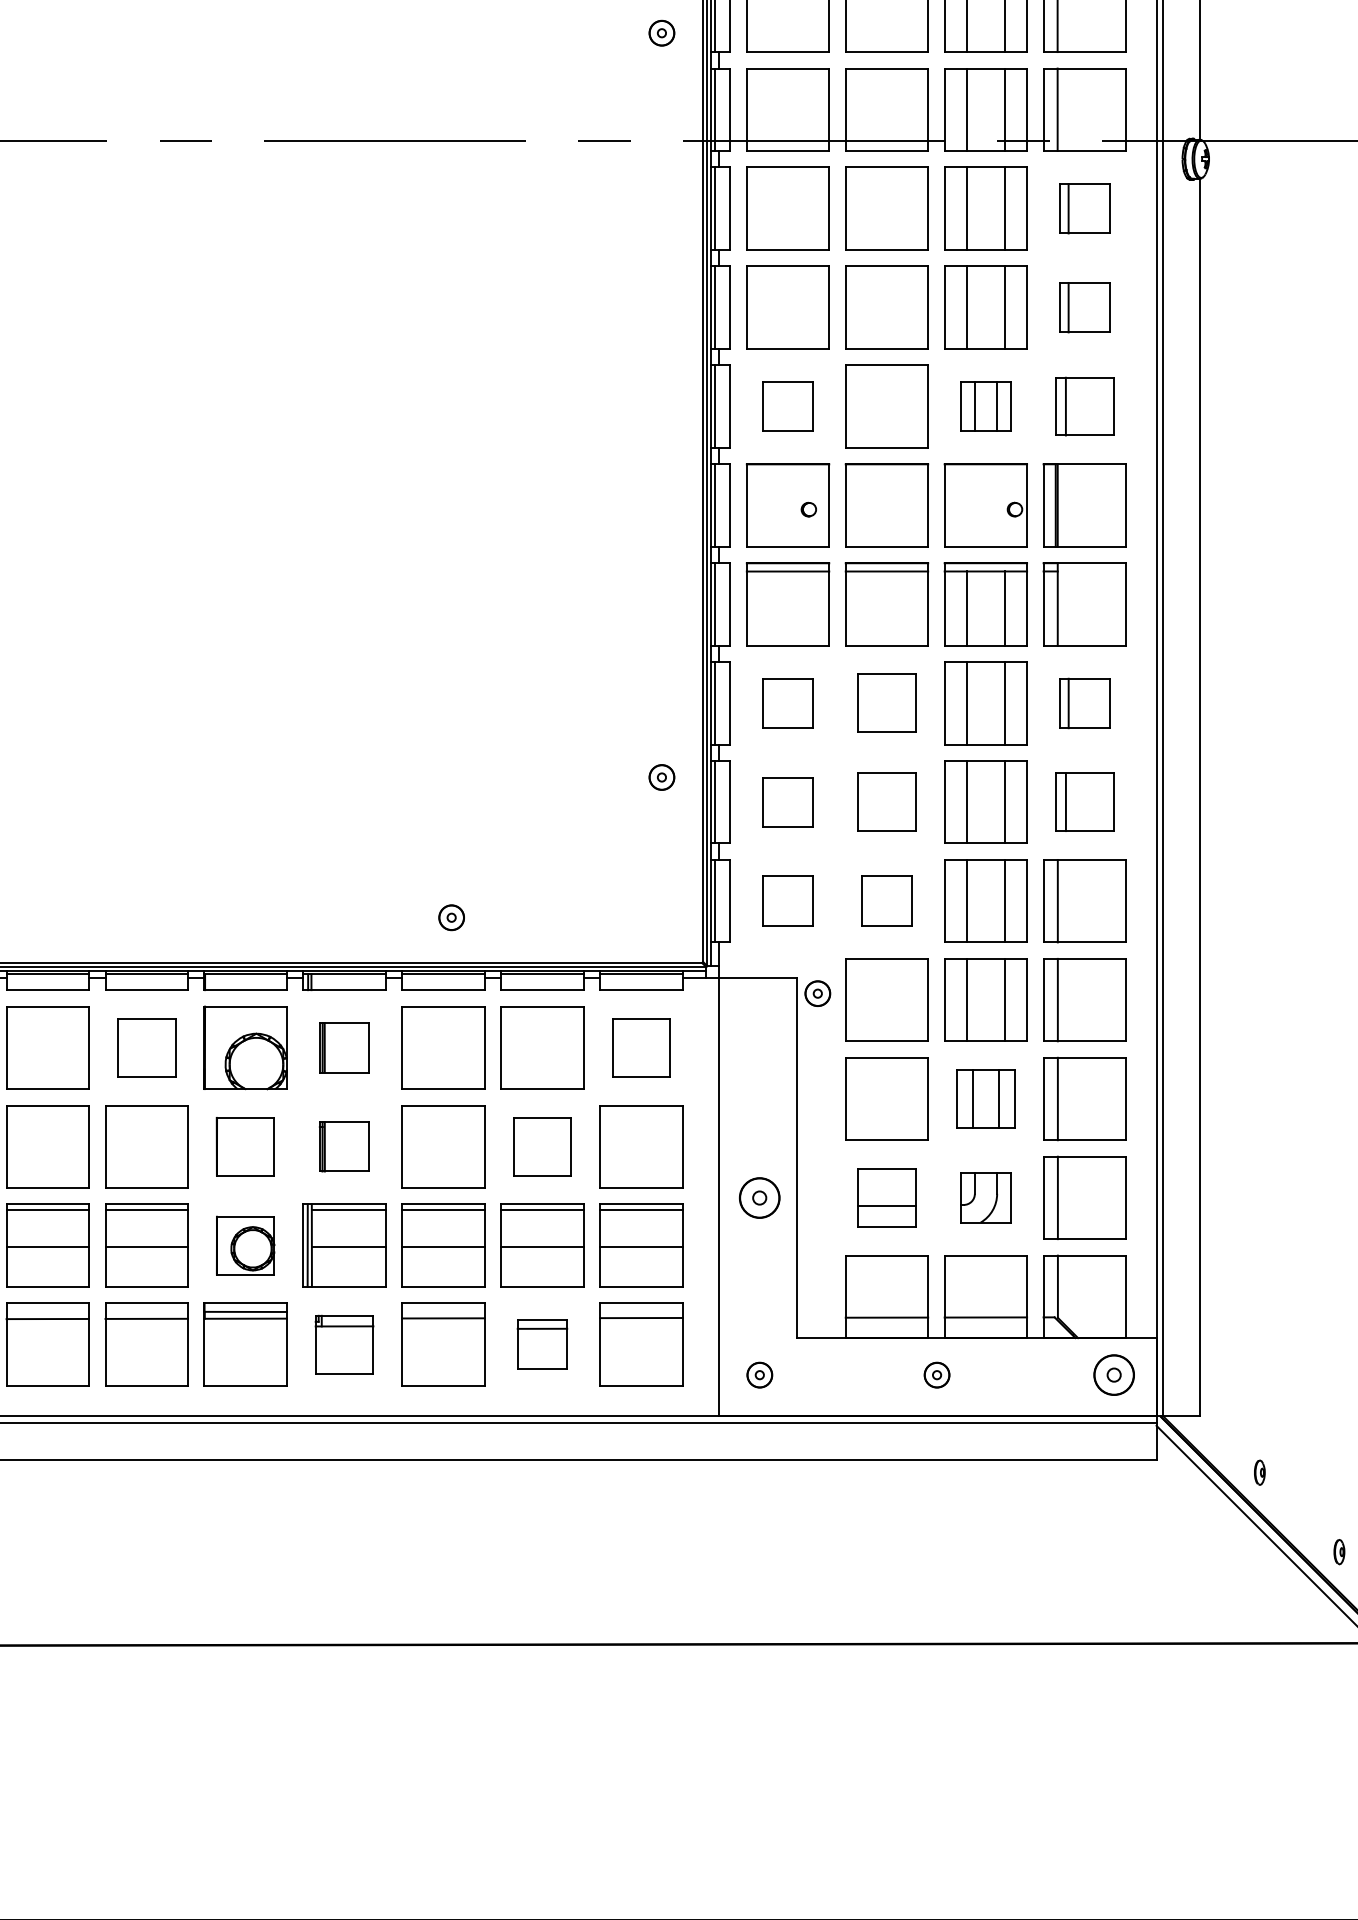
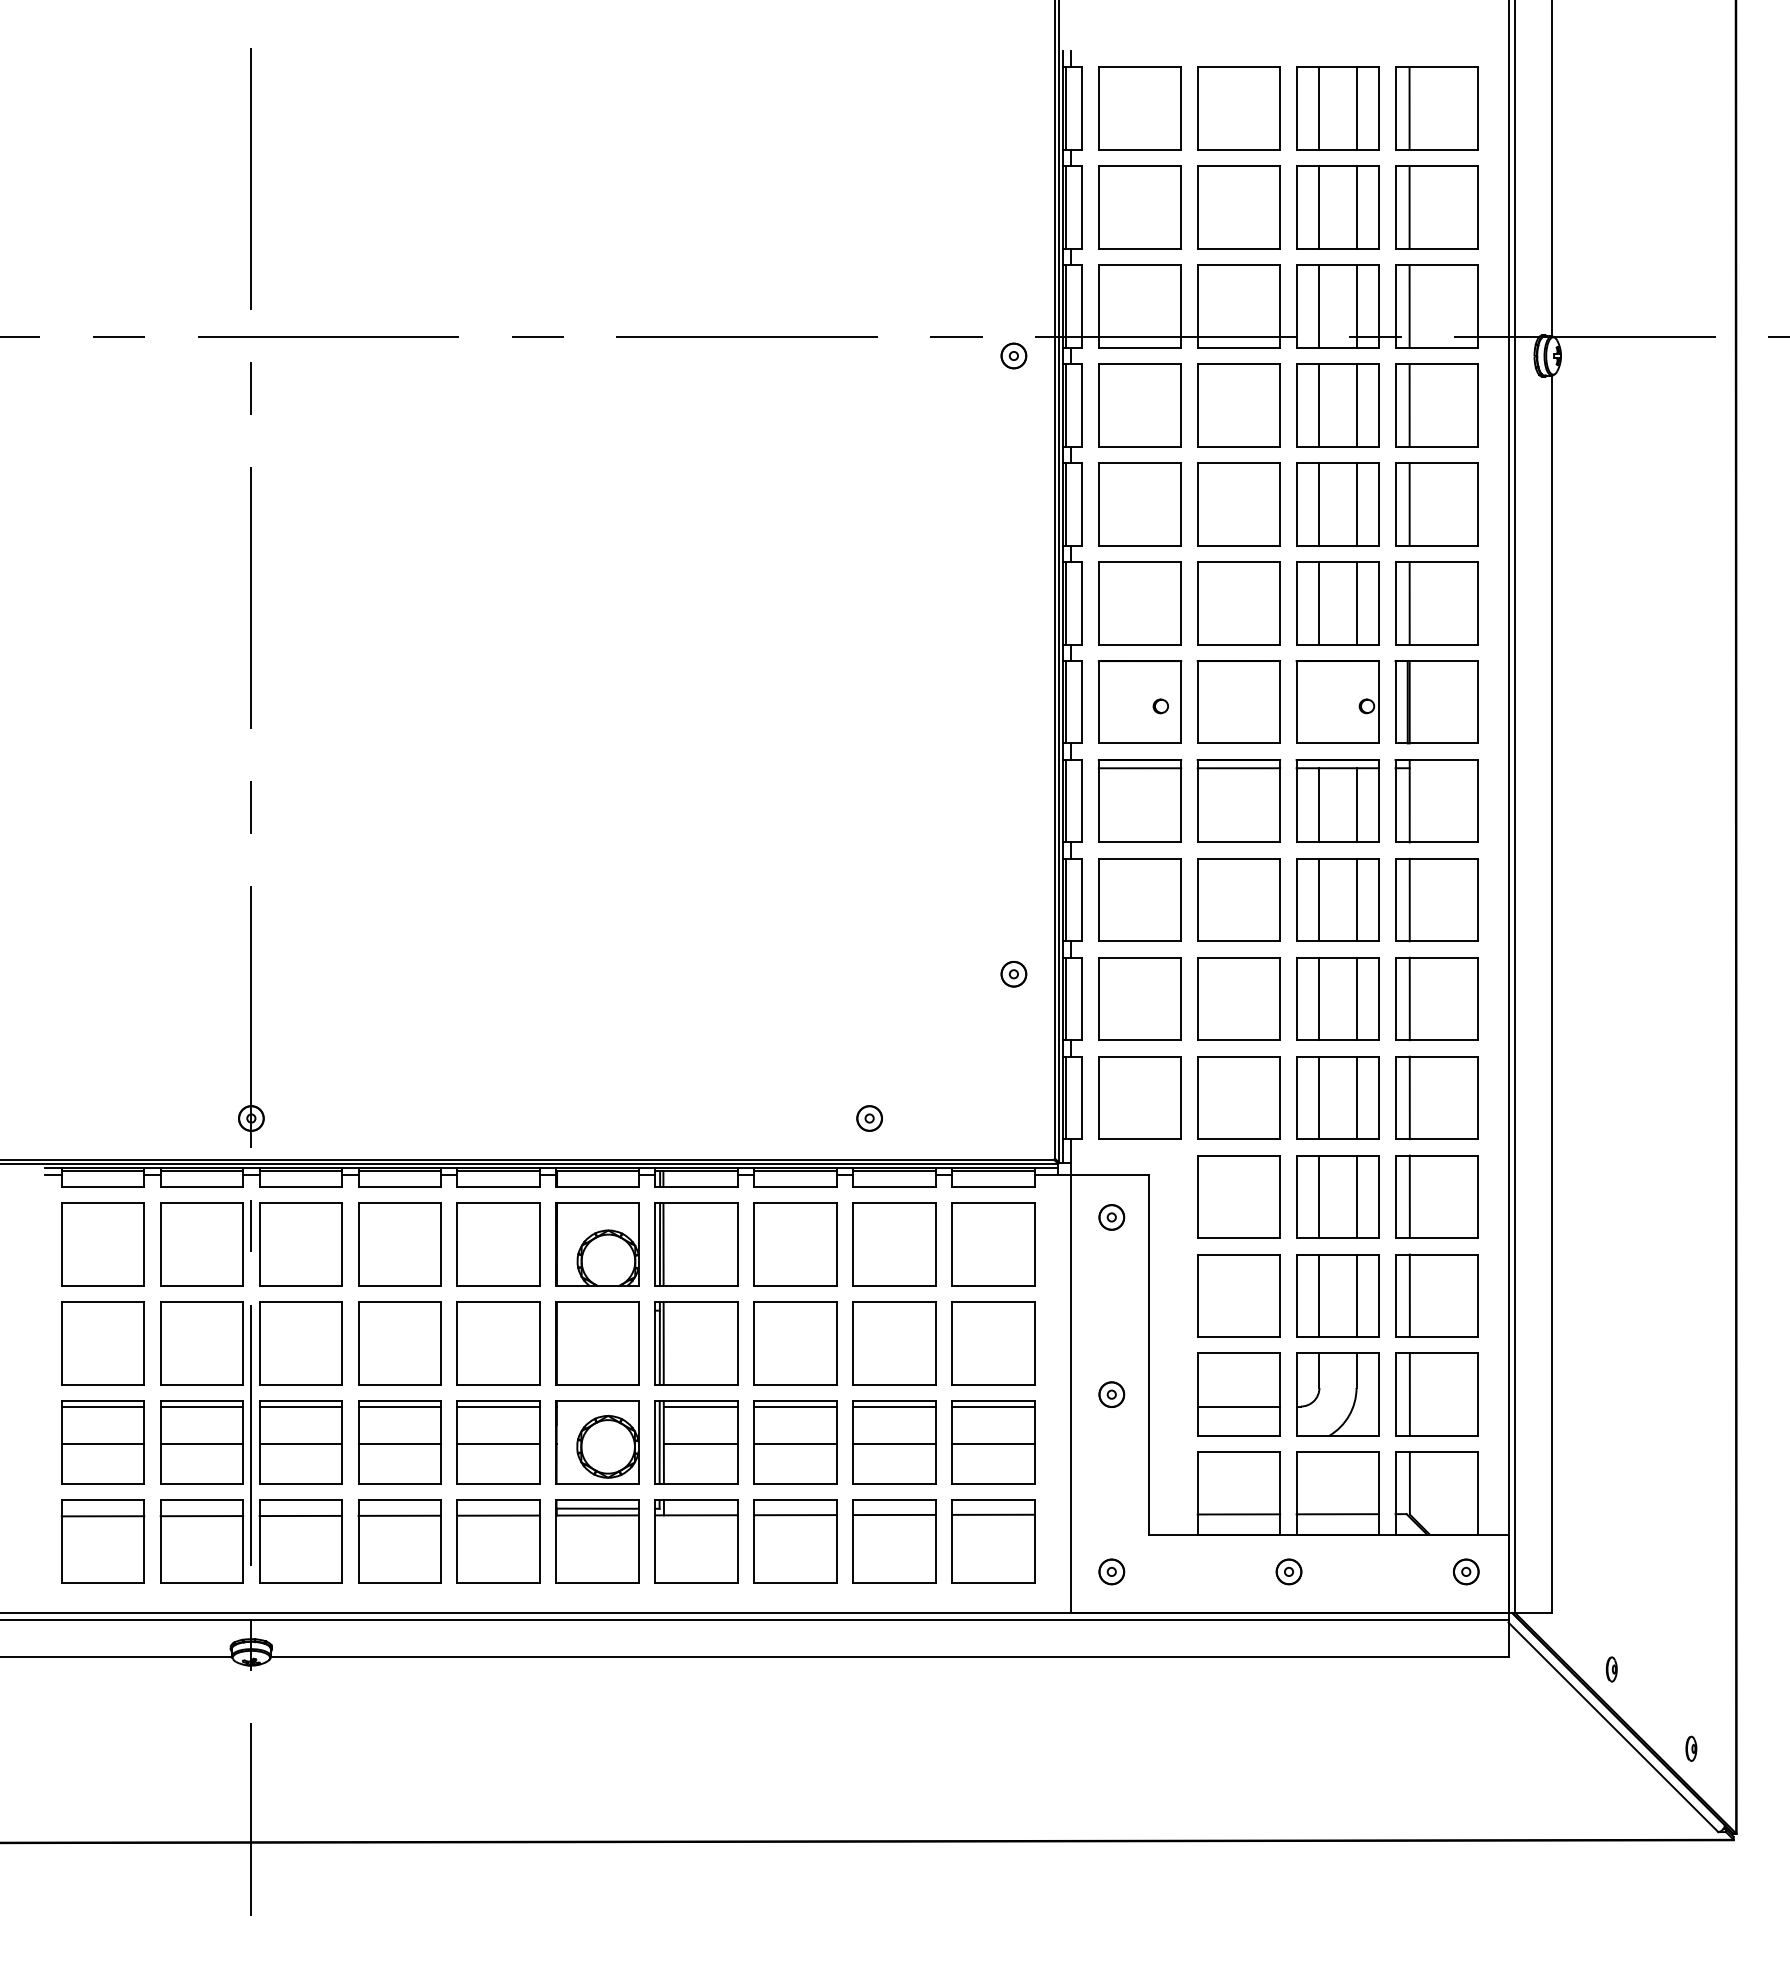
part: (661, 32) -> (1013, 355), moved
part: (1084, 208) -> (1436, 405), size x1.67
part: (1084, 307) -> (1436, 504), size x1.67
part: (787, 406) -> (1139, 603), size x1.67
part: (985, 406) -> (1337, 603), size x1.67
part: (1084, 406) -> (1436, 603), size x1.43
part: (787, 702) -> (1139, 899), size x1.67
part: (886, 702) -> (1238, 899), size x1.43
part: (1084, 703) -> (1436, 900), size x1.67
part: (787, 801) -> (1139, 998), size x1.67
part: (886, 801) -> (1238, 998), size x1.43
part: (1084, 801) -> (1436, 998), size x1.43
part: (787, 900) -> (1139, 1097), size x1.67
part: (886, 900) -> (1238, 1097), size x1.67
part: (451, 917) -> (869, 1118), moved
part: (817, 993) -> (1111, 1217), moved
part: (146, 1047) -> (498, 1244), size x1.43
part: (344, 1047) -> (696, 1244), size x1.67
part: (641, 1047) -> (993, 1244), size x1.43
part: (985, 1098) -> (1337, 1295), size x1.43
part: (245, 1146) -> (597, 1343), size x1.43
part: (344, 1146) -> (696, 1343), size x1.67
part: (542, 1146) -> (894, 1343), size x1.43
part: (759, 1197) -> (1111, 1394), size x0.62
part: (886, 1197) -> (1238, 1394), size x1.43
part: (985, 1197) -> (1337, 1394), size x1.67
part: (245, 1245) -> (597, 1442), size x1.43
part: (344, 1344) -> (696, 1541), size x1.43
part: (542, 1344) -> (894, 1541), size x1.67
part: (1114, 1374) -> (1466, 1571), size x0.62

